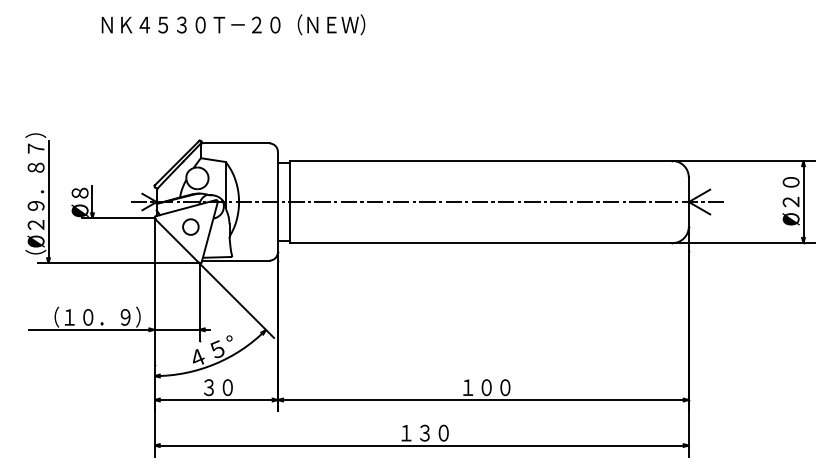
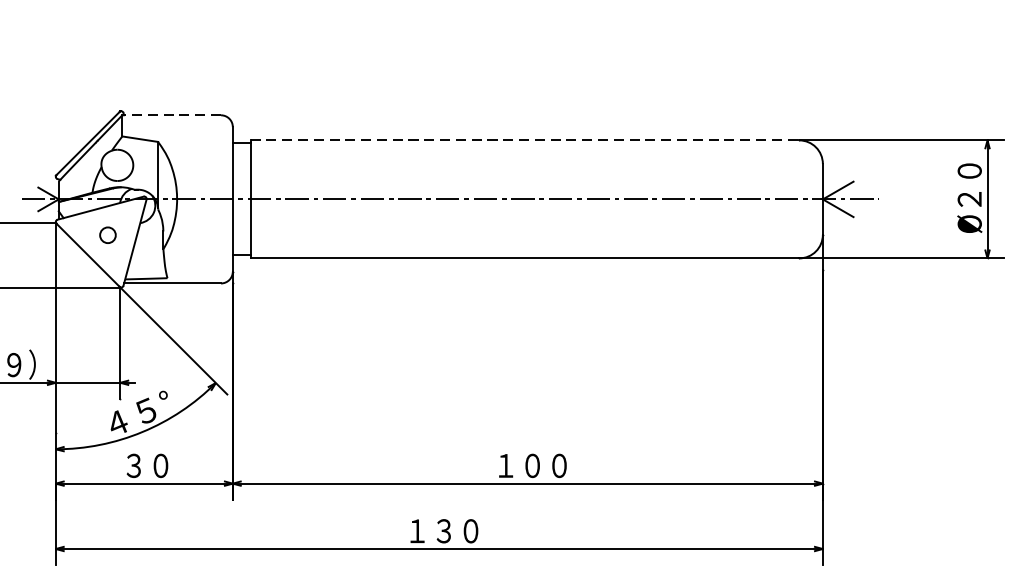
line: (234, 143) -> (170, 115), solid -> dashed
line: (481, 160) -> (525, 139), solid -> dashed
circle: (190, 226) -> (107, 234), size x0.7

